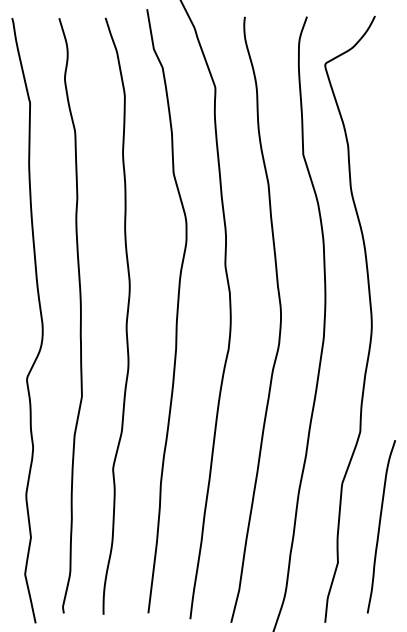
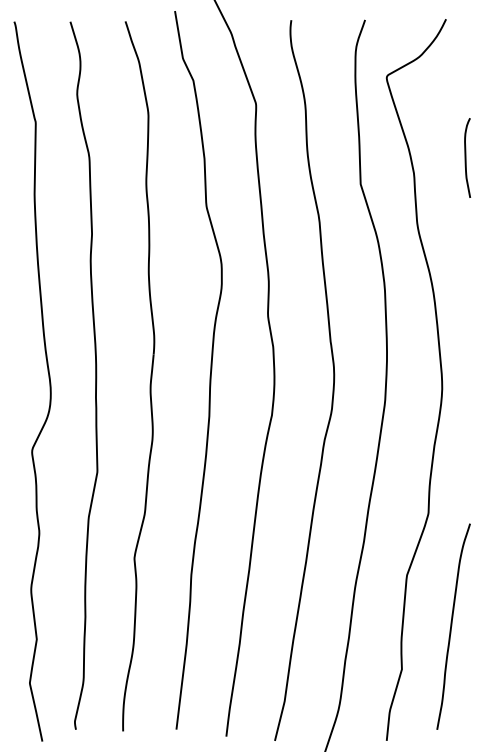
curve: (392, 132) -> (466, 157), added

